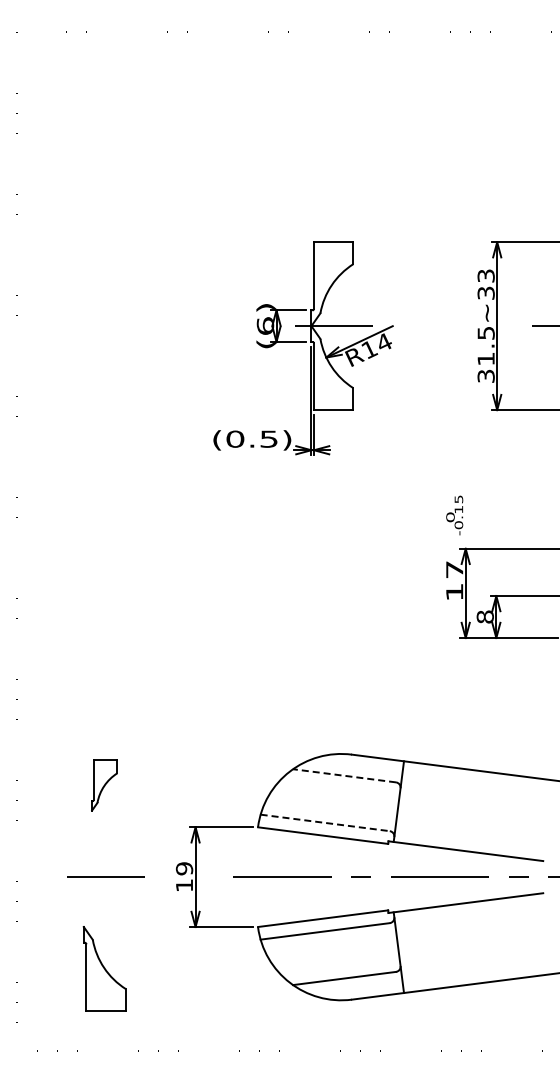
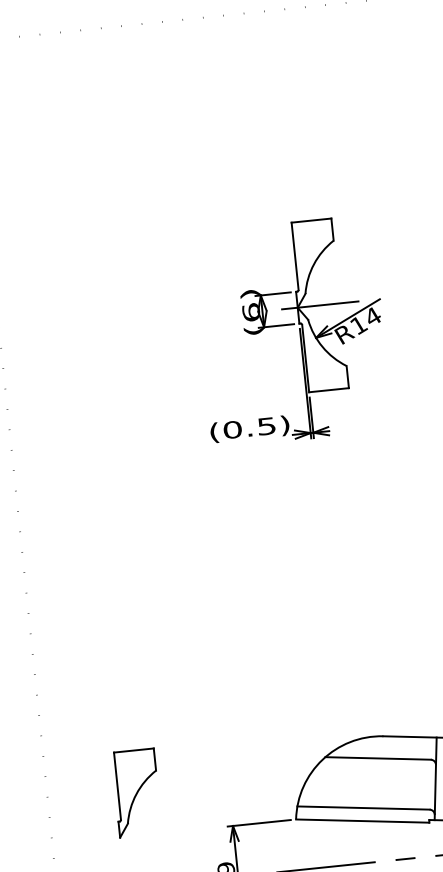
line: (344, 775) -> (378, 758), dashed -> solid
part: (104, 785) -> (136, 793), size x1.67
line: (325, 822) -> (363, 807), dashed -> solid

